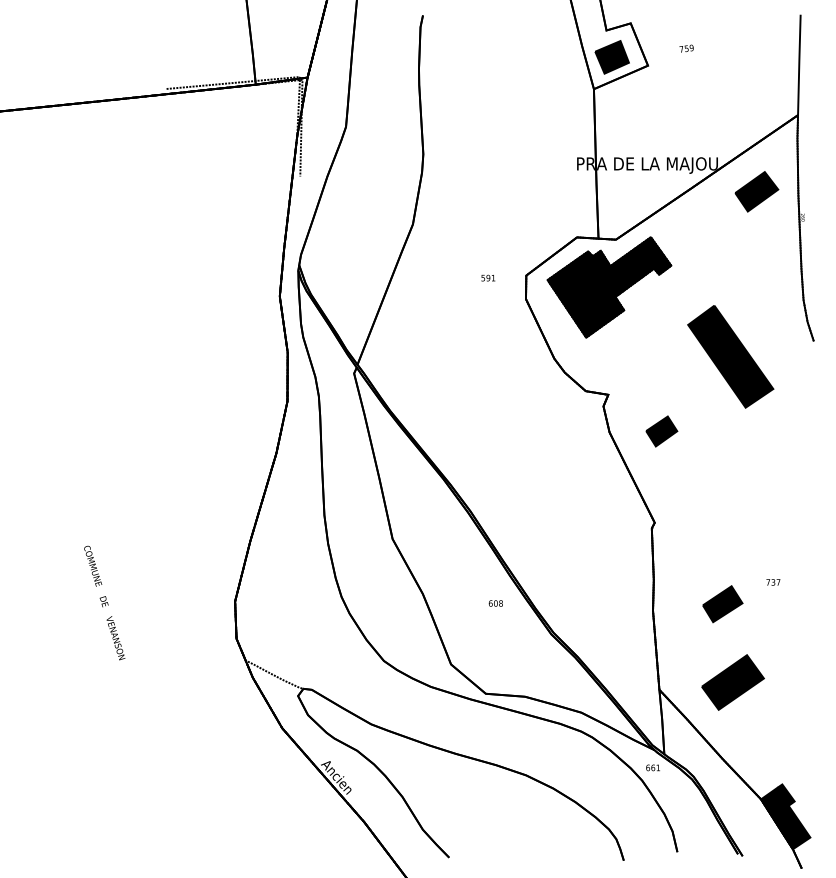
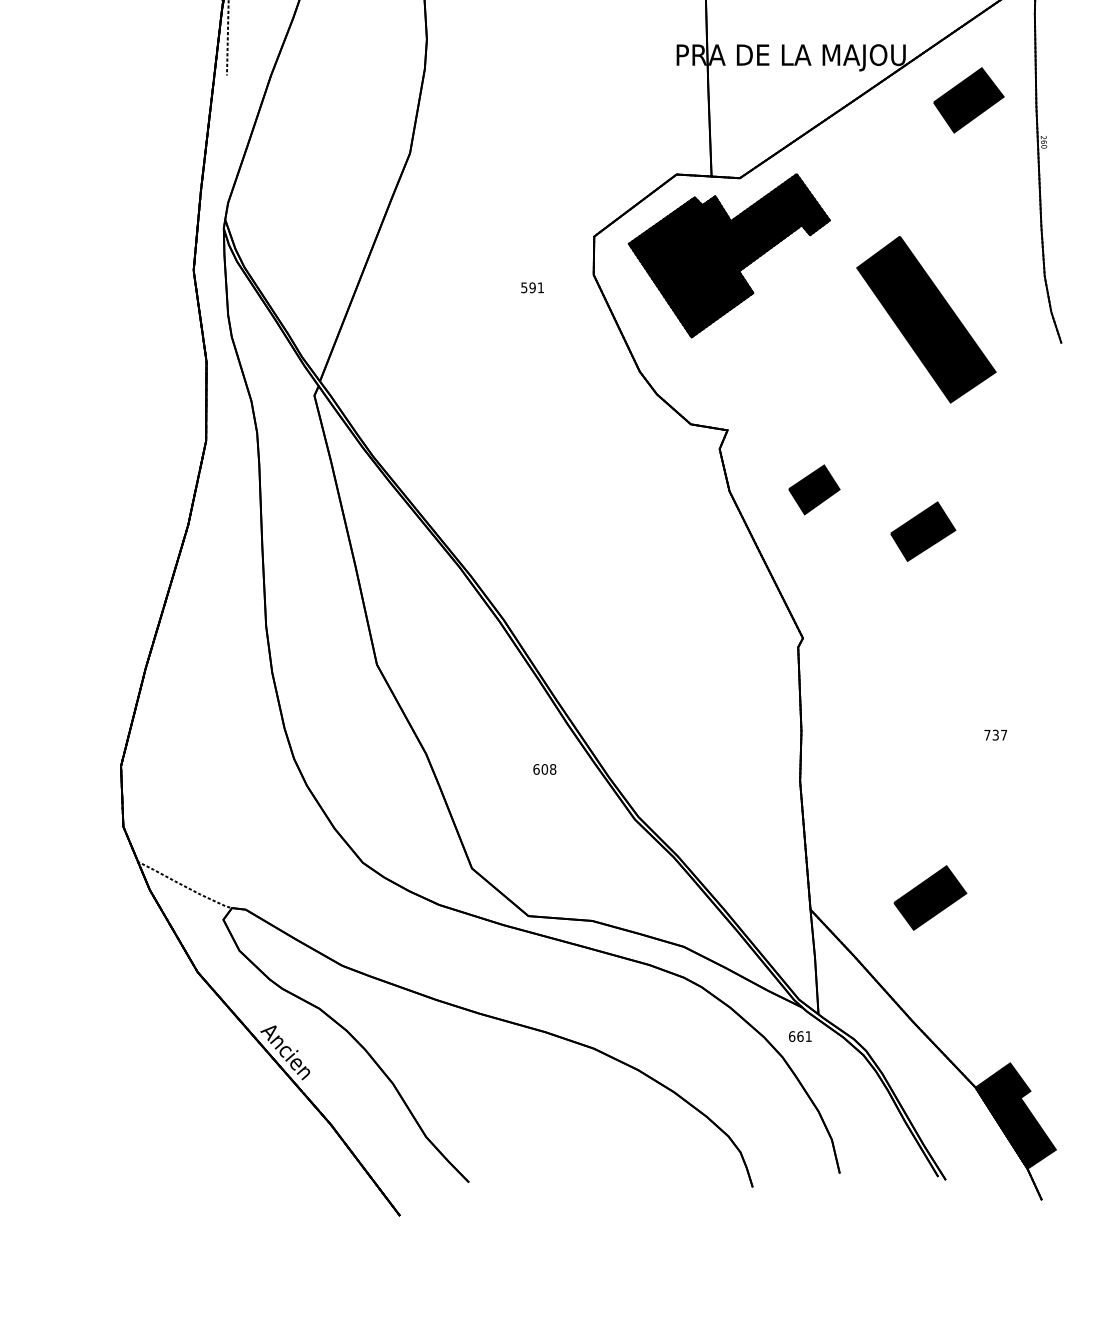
text: (488, 277) -> (532, 286), moved
part: (730, 356) -> (926, 319), moved
part: (722, 604) -> (922, 532), moved
part: (733, 682) -> (930, 897), size x0.71

